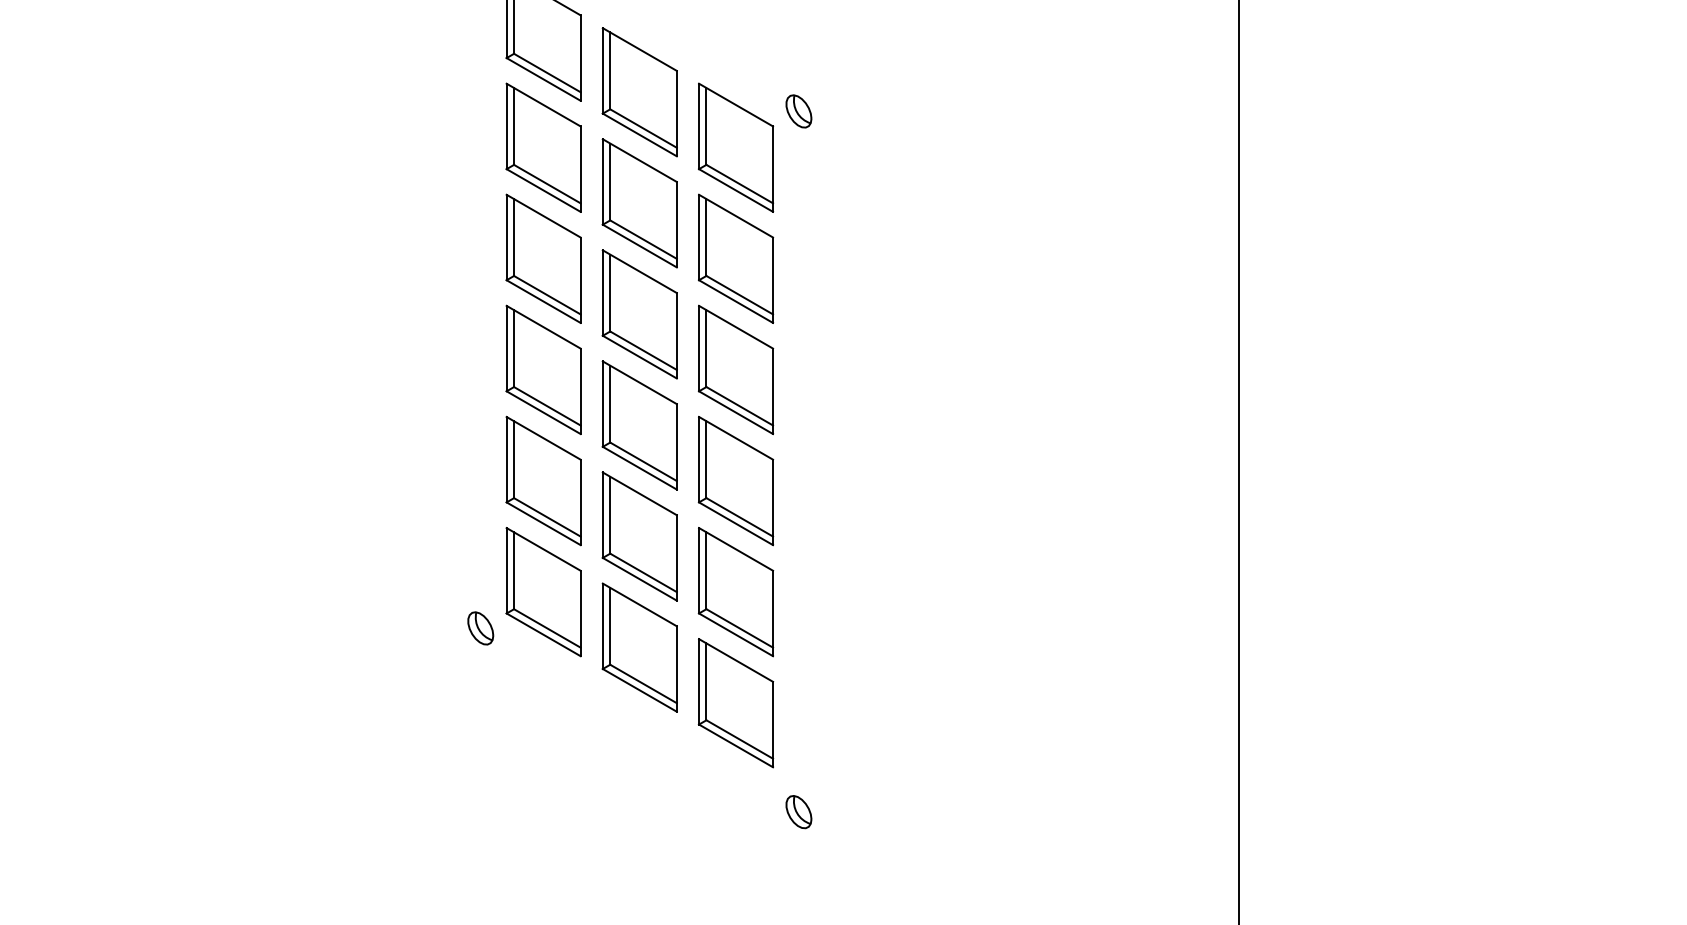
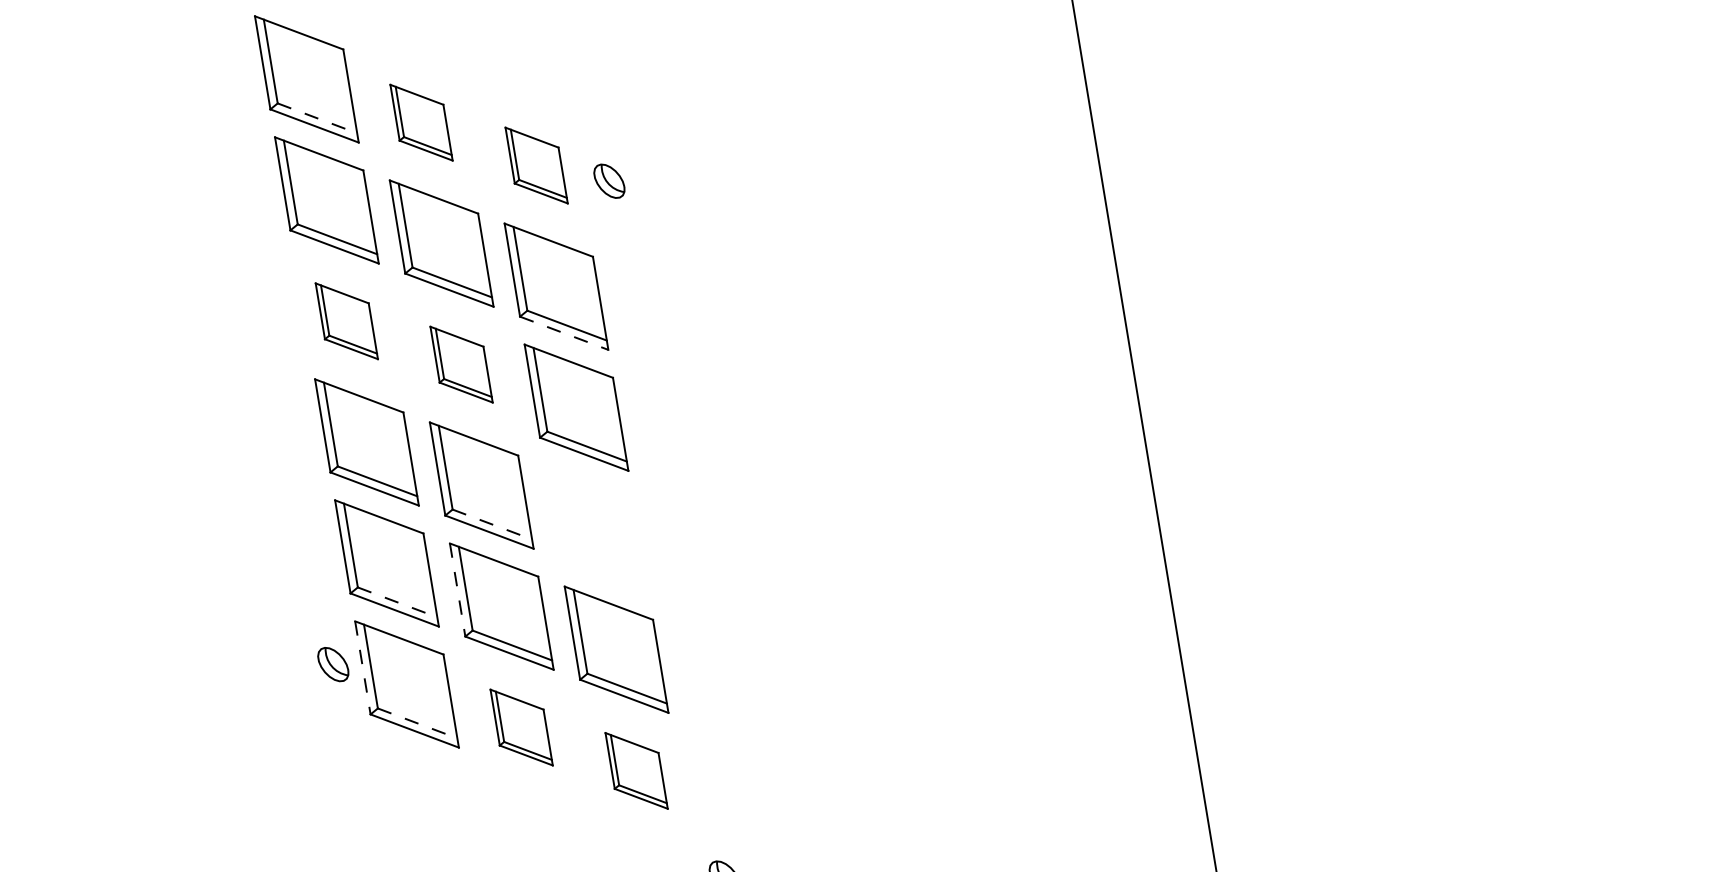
line: (547, 73) -> (317, 118), solid -> dashed
part: (639, 92) -> (421, 122), size x0.6
part: (798, 111) -> (608, 181), moved
part: (736, 147) -> (536, 165), size x0.6
part: (543, 258) -> (346, 321), size x0.6
line: (736, 301) -> (564, 333), solid -> dashed
part: (639, 314) -> (461, 364), size x0.6
line: (643, 462) -> (492, 525), solid -> dashed
part: (735, 480) -> (595, 528), removed
line: (602, 515) -> (457, 590), solid -> dashed
line: (547, 517) -> (397, 602), solid -> dashed
line: (506, 570) -> (362, 667), solid -> dashed
part: (480, 628) -> (333, 664), moved
line: (547, 628) -> (417, 723), solid -> dashed
part: (639, 647) -> (521, 727), size x0.6
part: (735, 703) -> (636, 771), size x0.6

